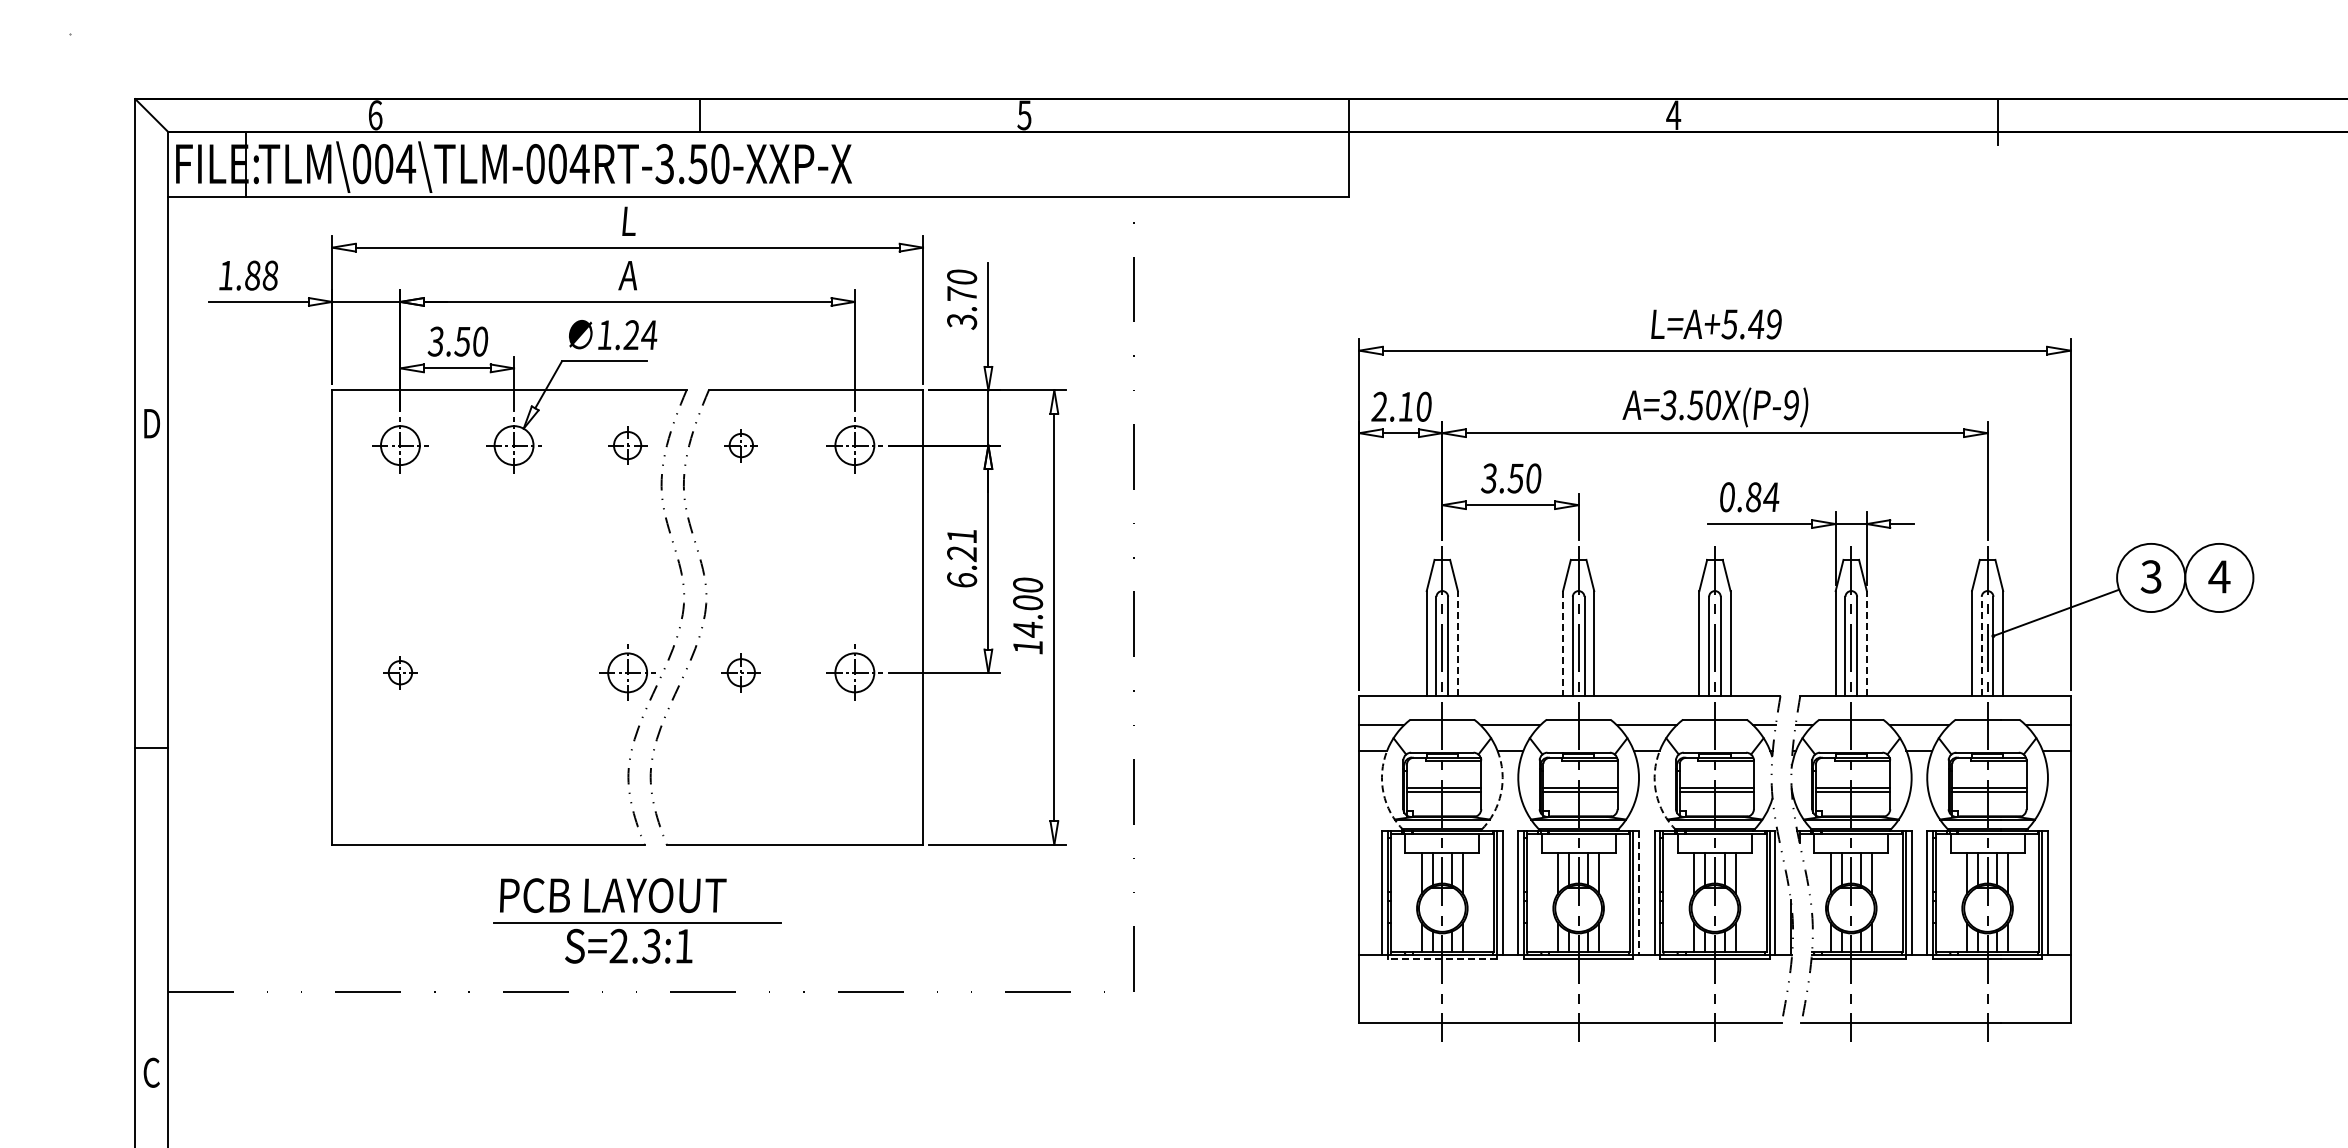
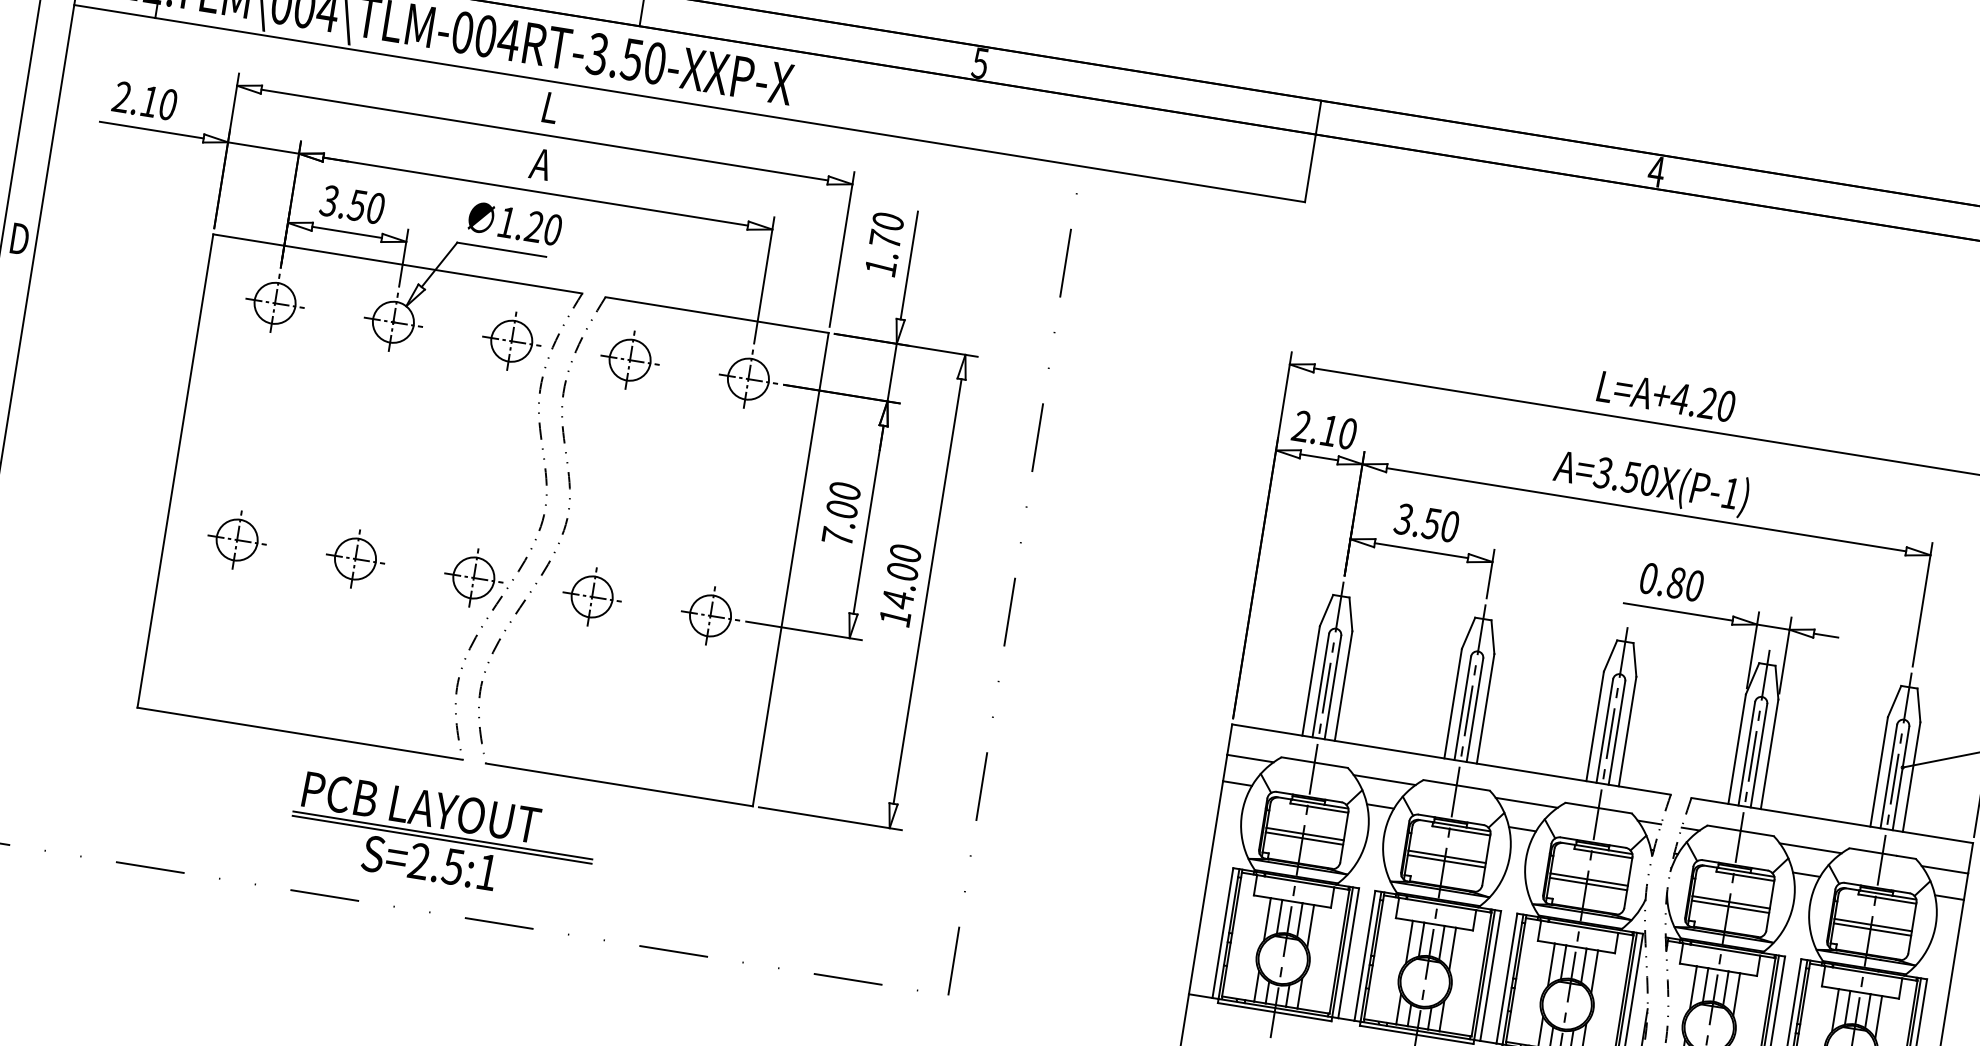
text: (248, 275) -> (145, 100), 1.88 -> 2.10
text: (962, 321) -> (881, 267), 3.70 -> 1.70
text: (1751, 324) -> (1702, 402), L=A+5.49 -> L=A+4.20
text: (649, 335) -> (552, 230), 1.24 -> 1.20
text: (1790, 405) -> (1729, 493), A=3.50X(P-9) -> A=3.50X(P-1)
part: (627, 445) -> (511, 341), size x1.43
part: (741, 445) -> (630, 360), size x1.67
text: (1771, 497) -> (1694, 586), 0.84 -> 0.80
text: (962, 557) -> (841, 513), 6.21 -> 7.00
line: (1457, 643) -> (1343, 685), dashed -> solid
line: (1563, 643) -> (1453, 703), dashed -> solid
line: (1866, 643) -> (1769, 754), dashed -> solid
line: (1981, 646) -> (1888, 776), dashed -> solid
part: (400, 672) -> (237, 539), size x1.67
part: (513, 672) -> (354, 558), added
part: (741, 672) -> (592, 596), size x1.43
arc: (1383, 793) -> (1241, 829), dashed -> solid
arc: (1501, 793) -> (1364, 849), dashed -> solid
arc: (1656, 793) -> (1525, 875), dashed -> solid
line: (1639, 893) -> (1491, 976), dashed -> solid
line: (636, 918) -> (442, 835), added
text: (651, 945) -> (453, 865), S=2.3:1 -> S=2.5:1
line: (1442, 959) -> (1274, 1012), dashed -> solid

